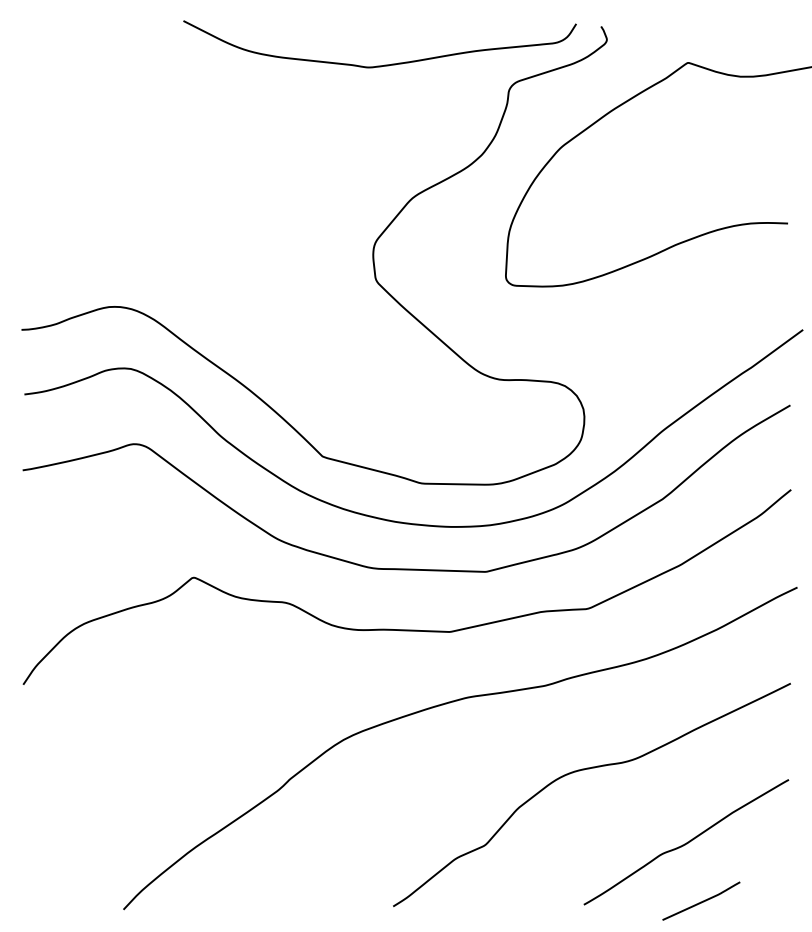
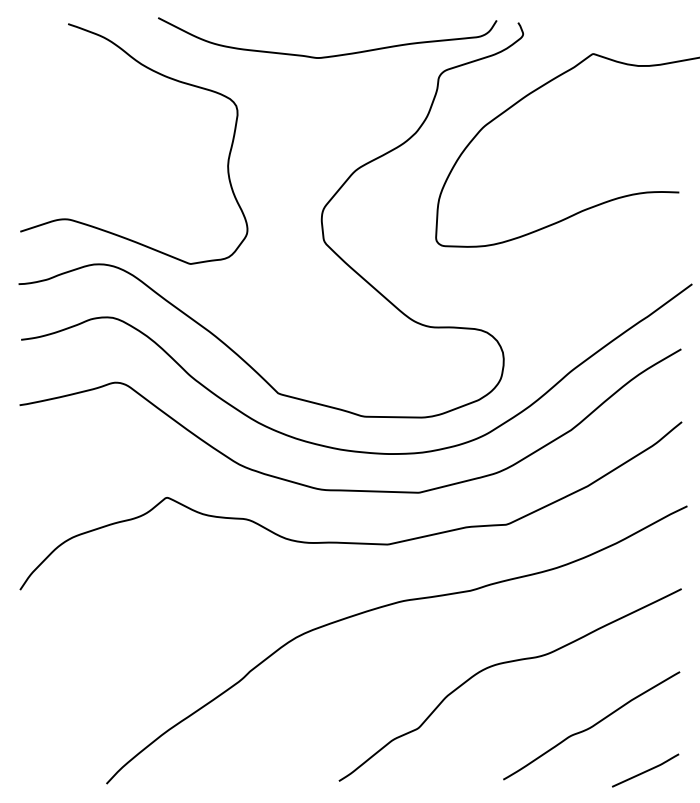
curve: (186, 87) -> (160, 75), added
curve: (701, 901) -> (645, 770), moved

